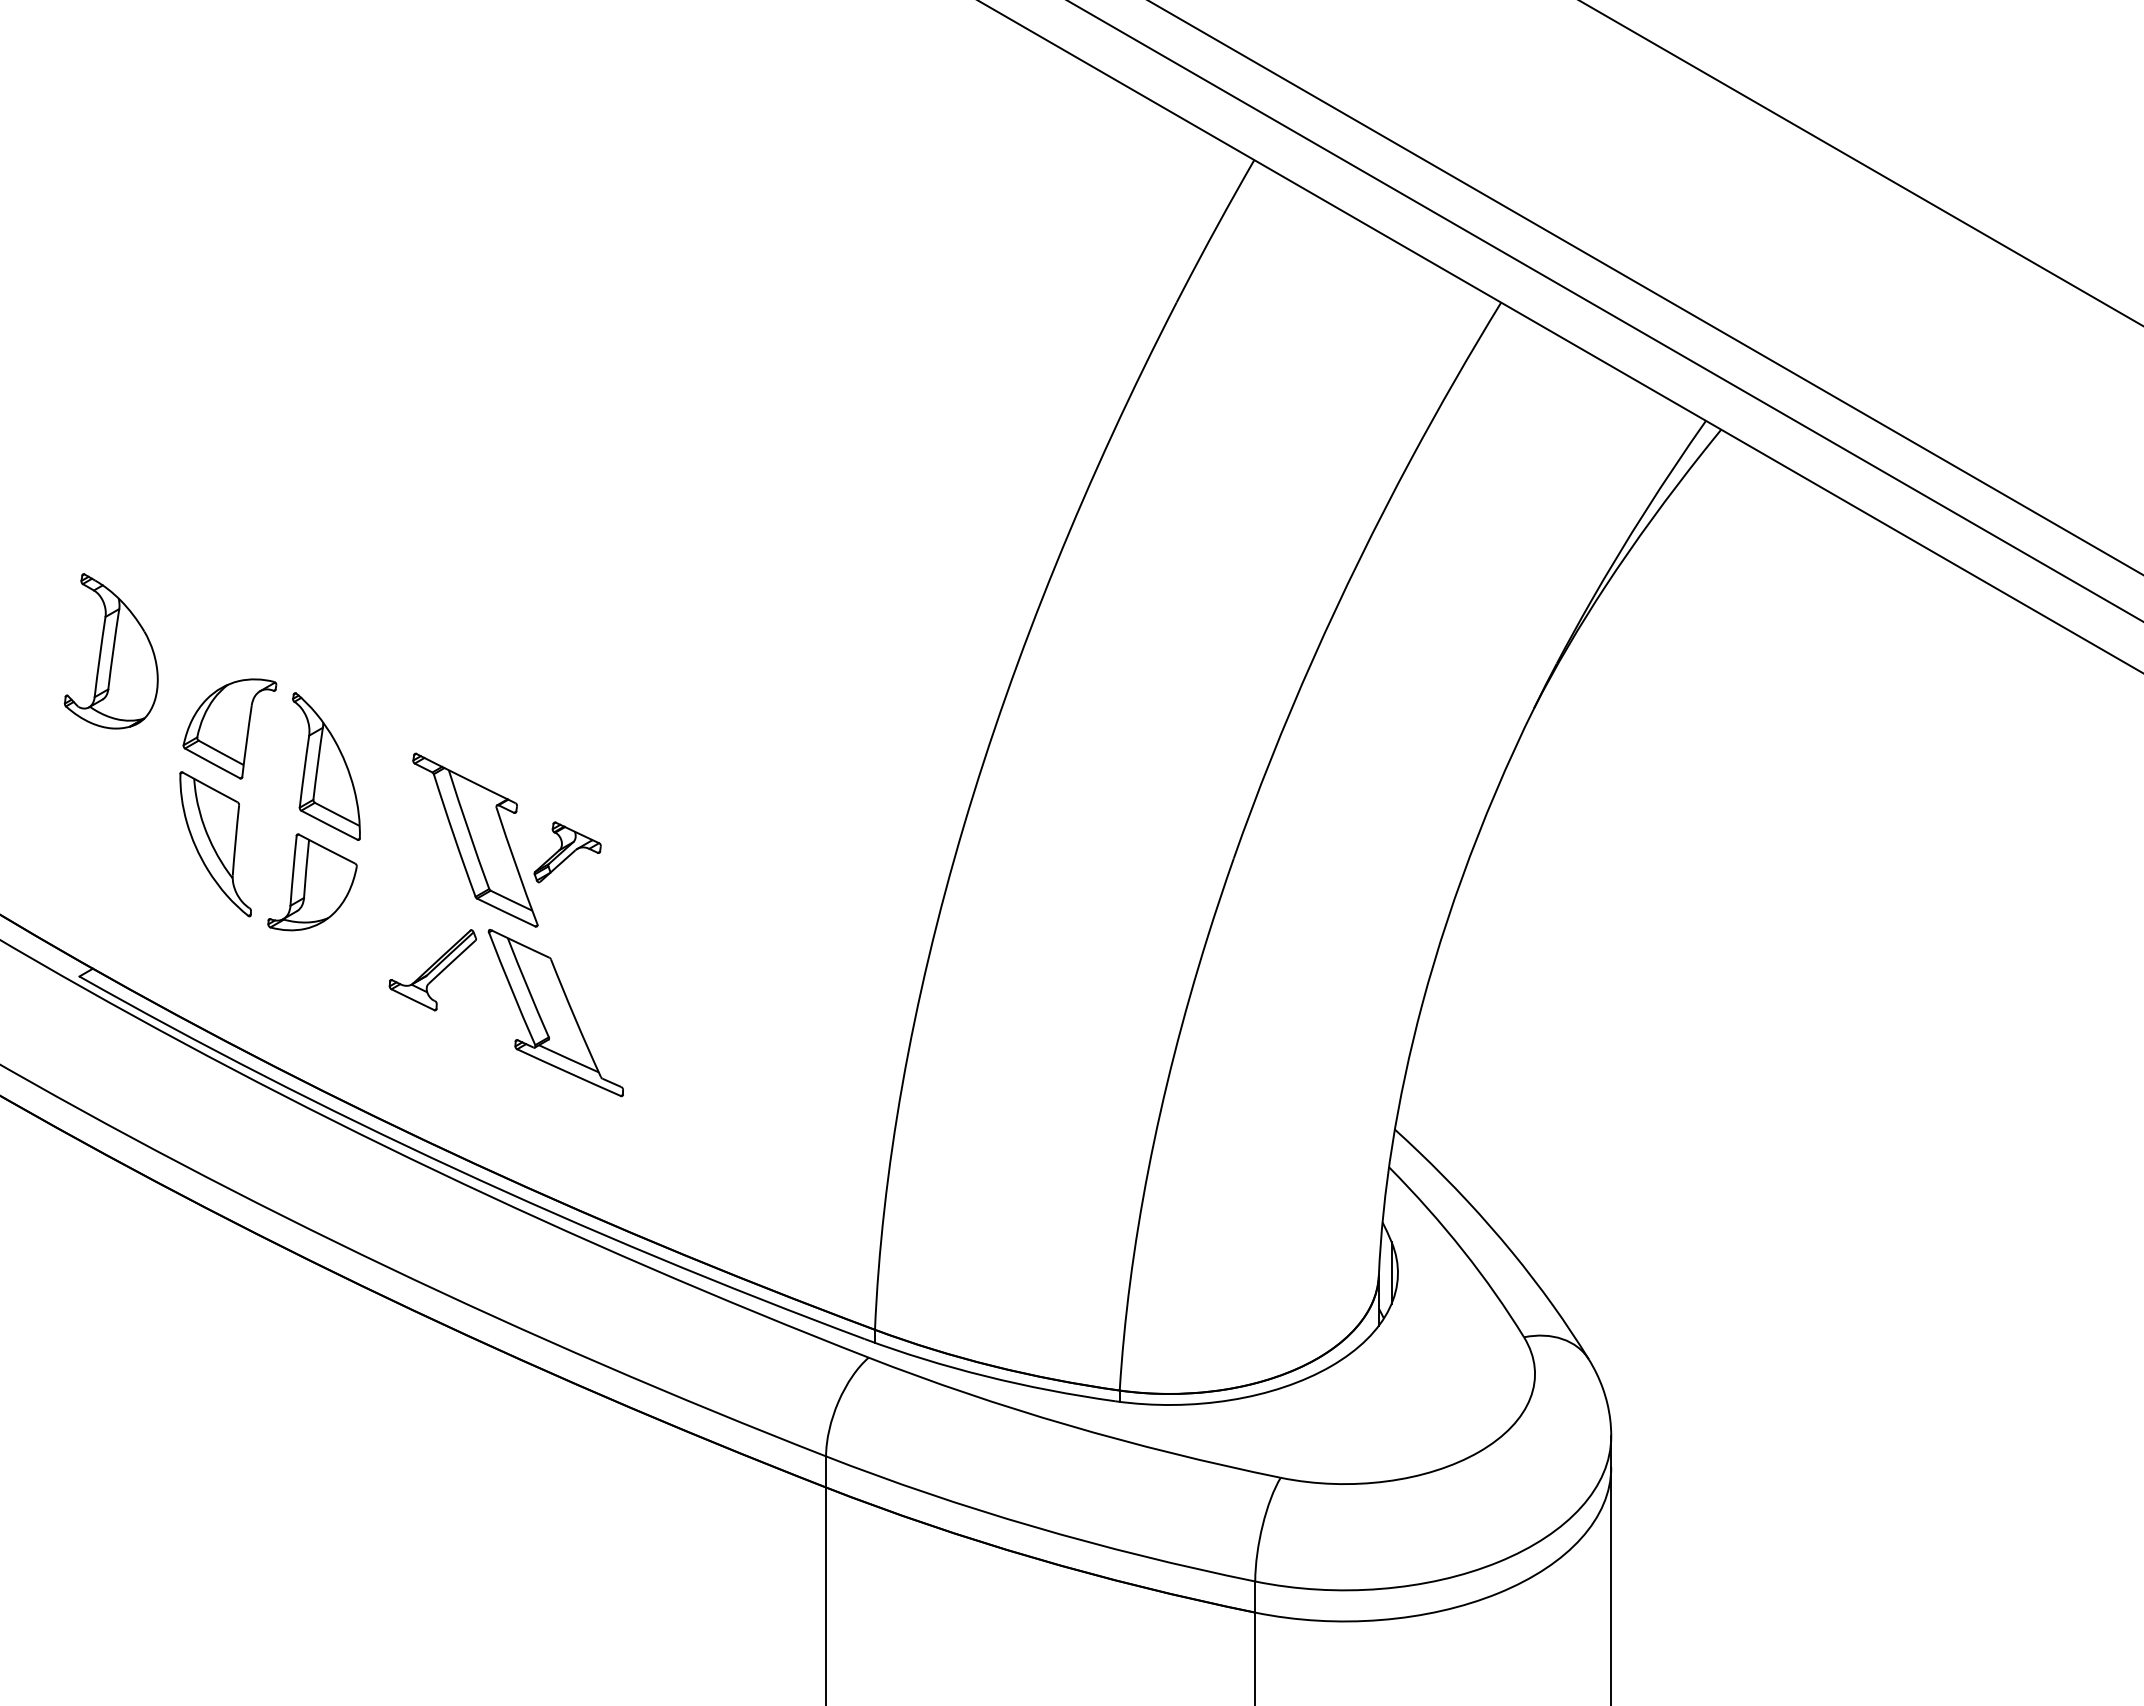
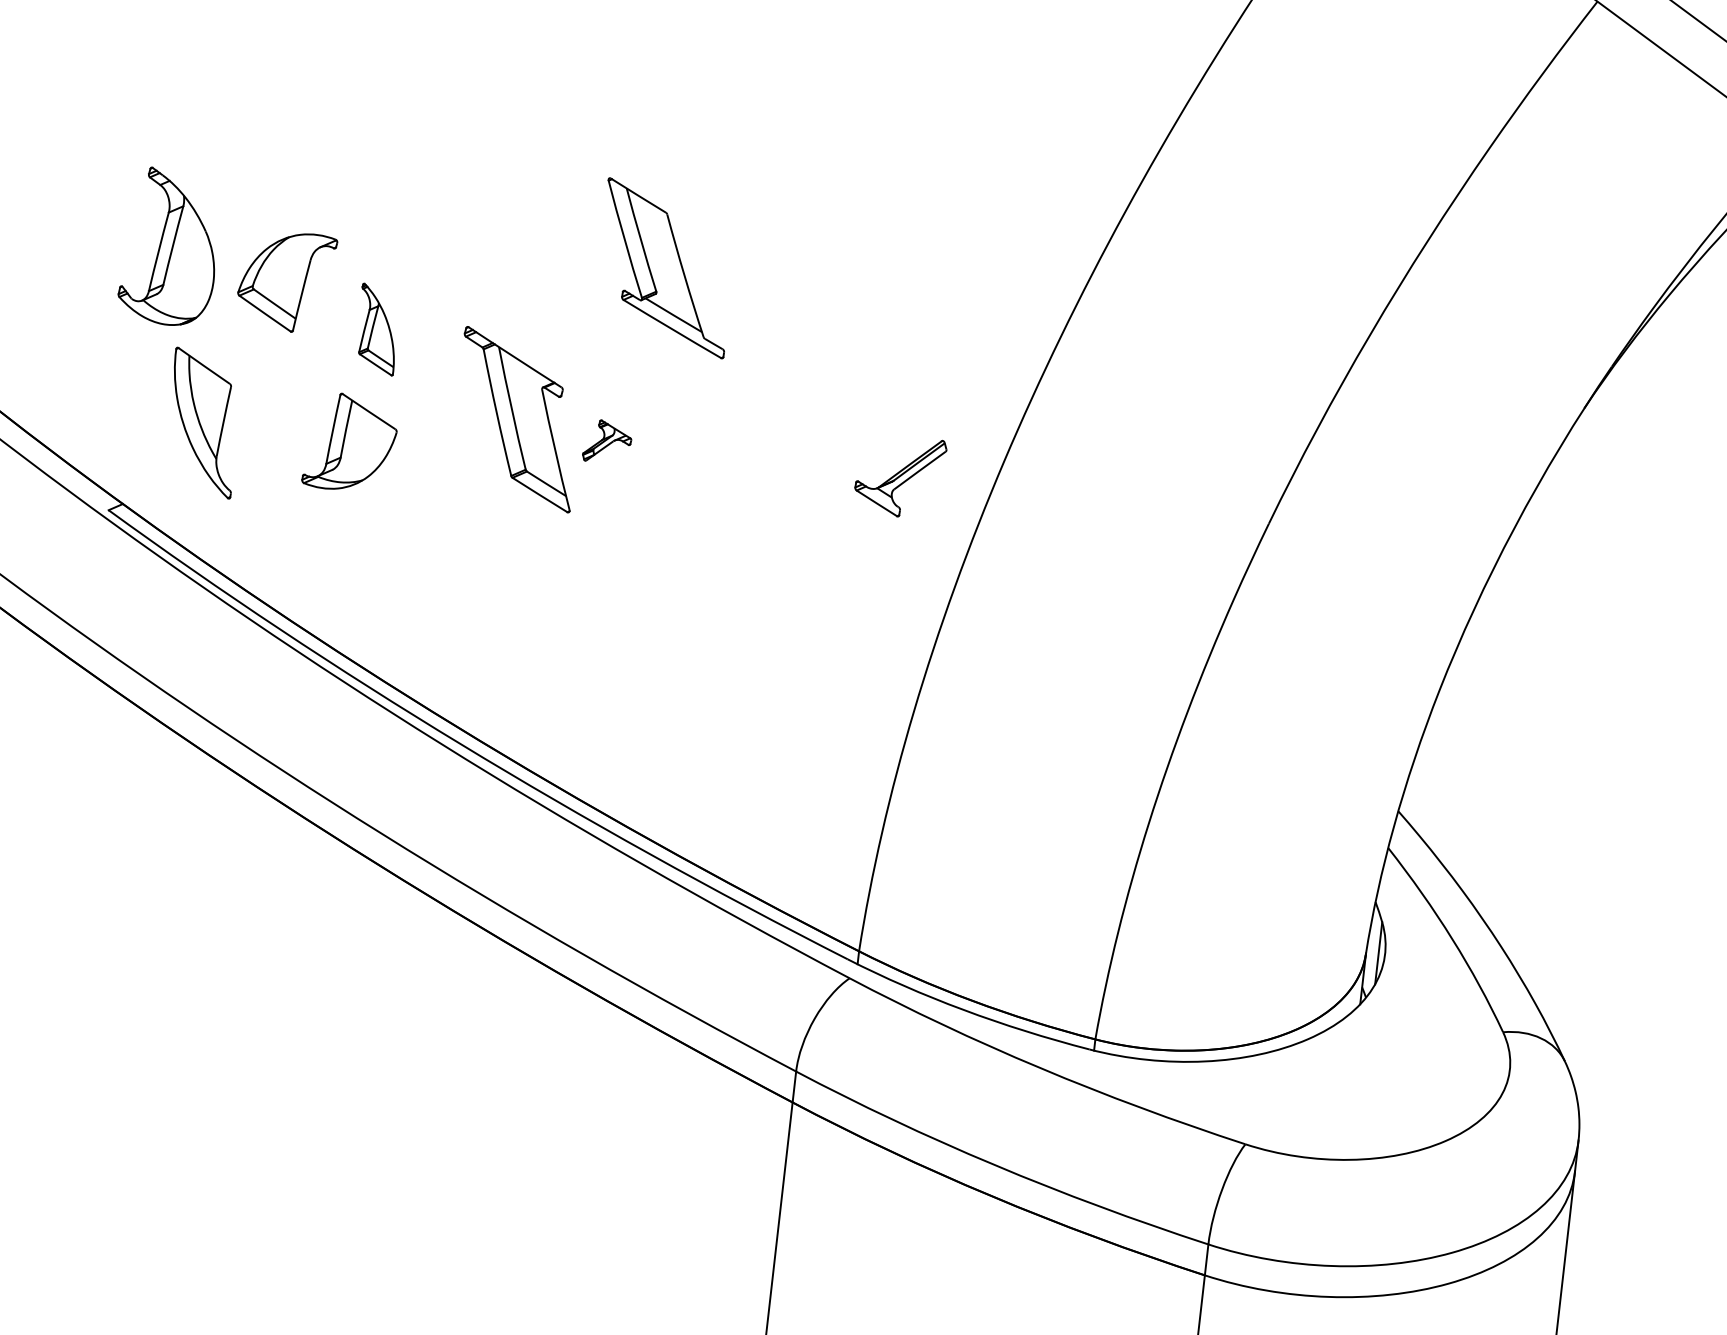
part: (110, 651) -> (169, 247), moved
part: (326, 766) -> (377, 329), size x0.6
part: (215, 844) -> (203, 423), moved
part: (567, 852) -> (607, 442), size x0.7
part: (432, 970) -> (899, 476), moved
part: (555, 1013) -> (665, 268), moved

